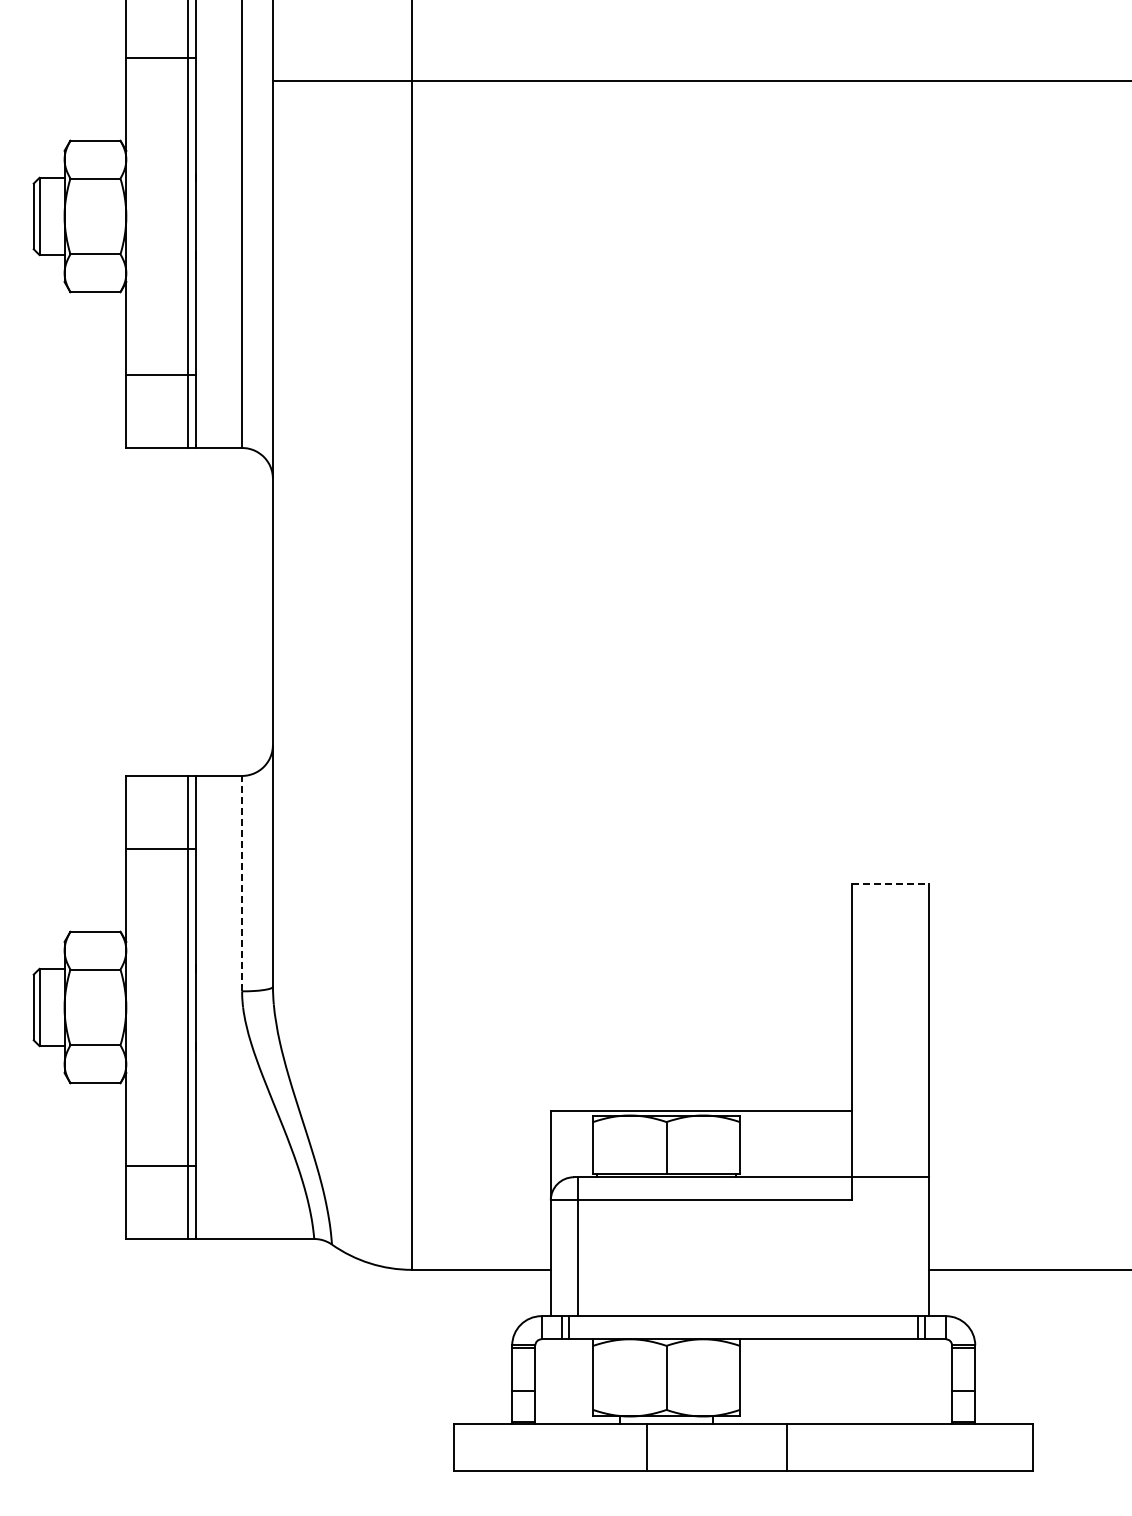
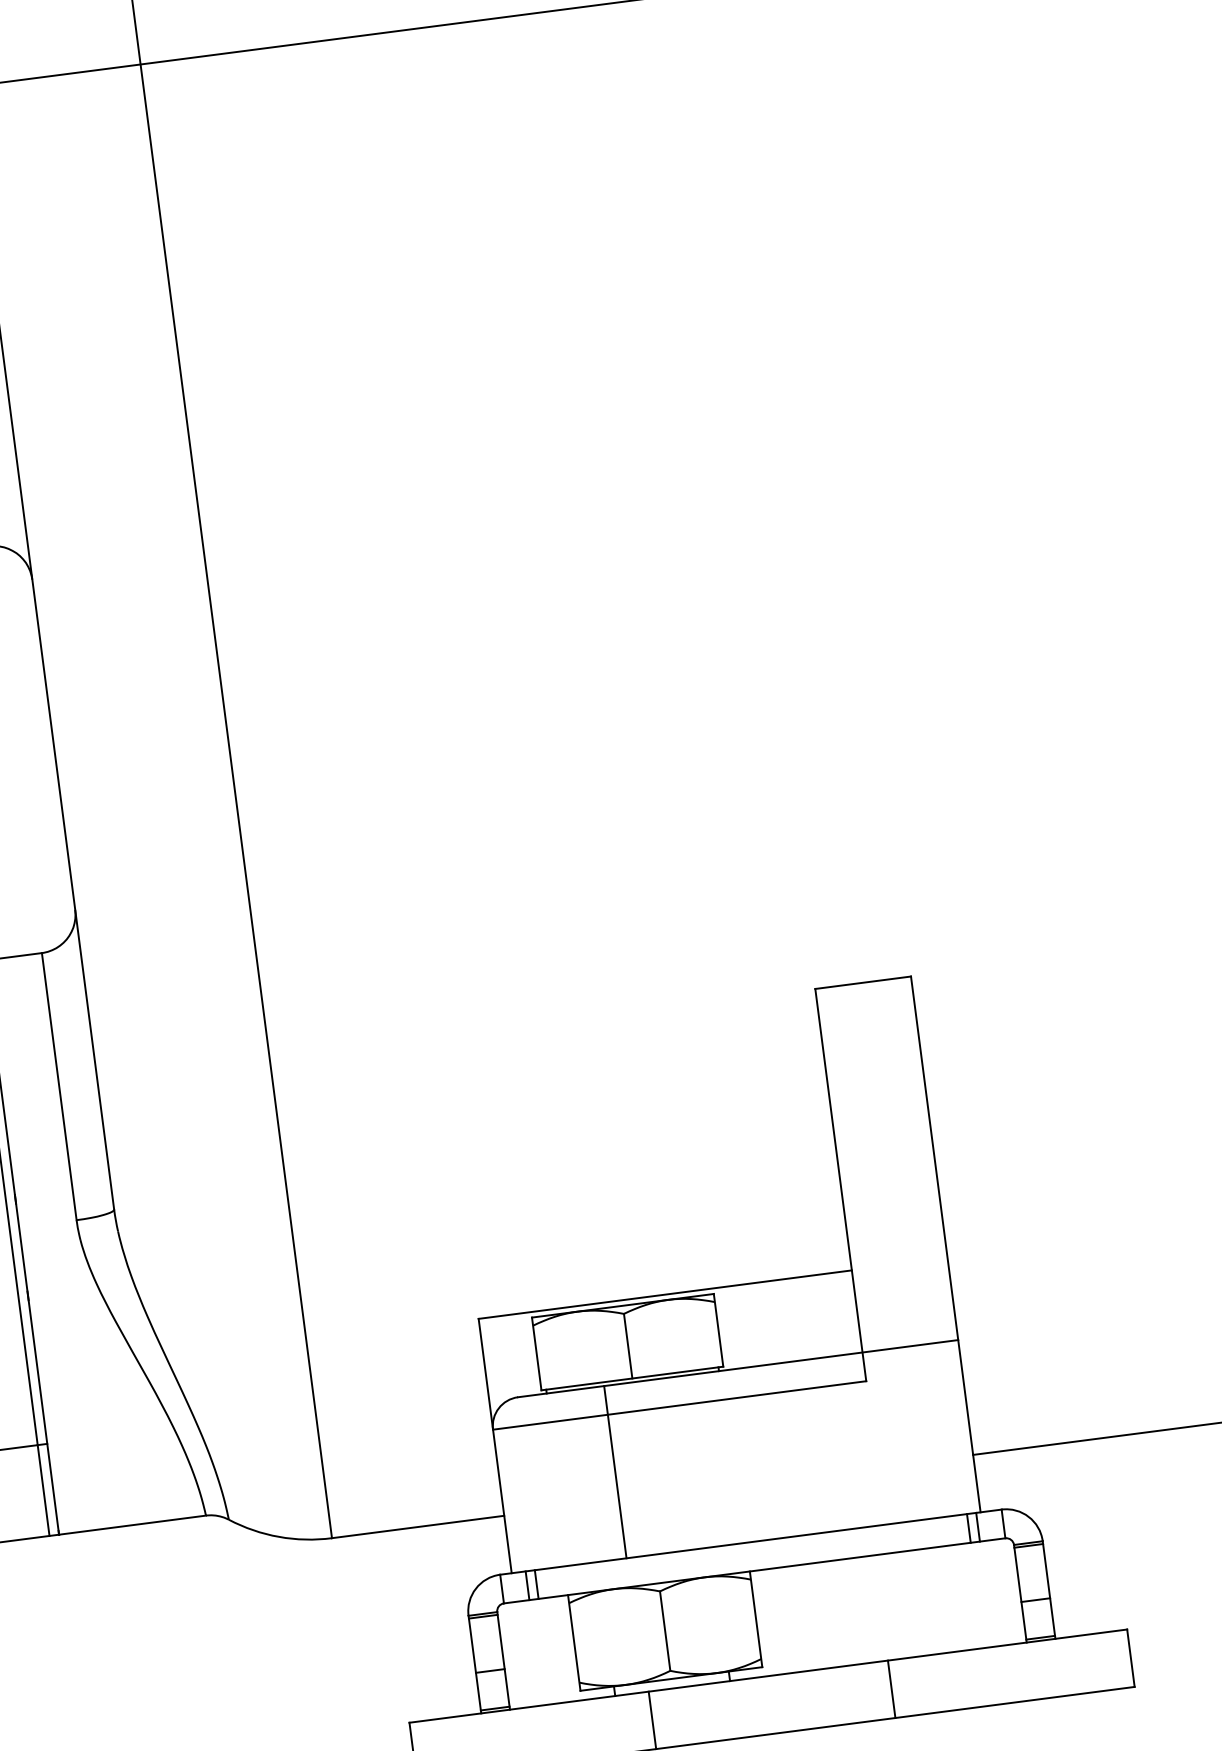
line: (242, 883) -> (59, 1086), dashed -> solid
line: (890, 884) -> (863, 983), dashed -> solid
line: (578, 1246) -> (615, 1471), moved
line: (787, 1447) -> (892, 1689), moved

